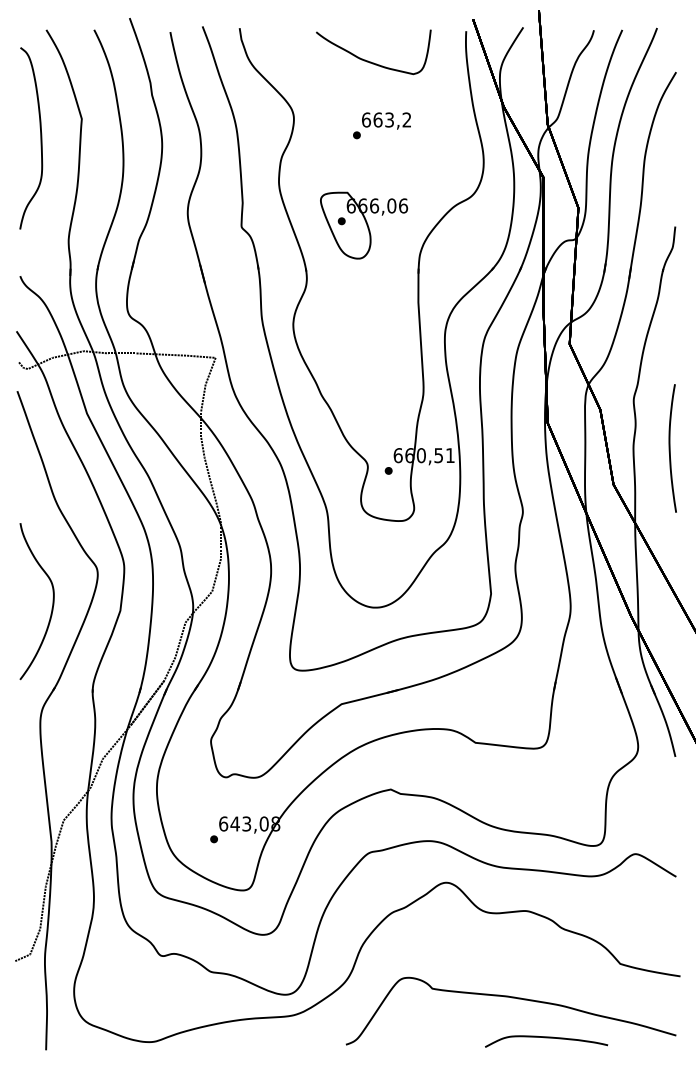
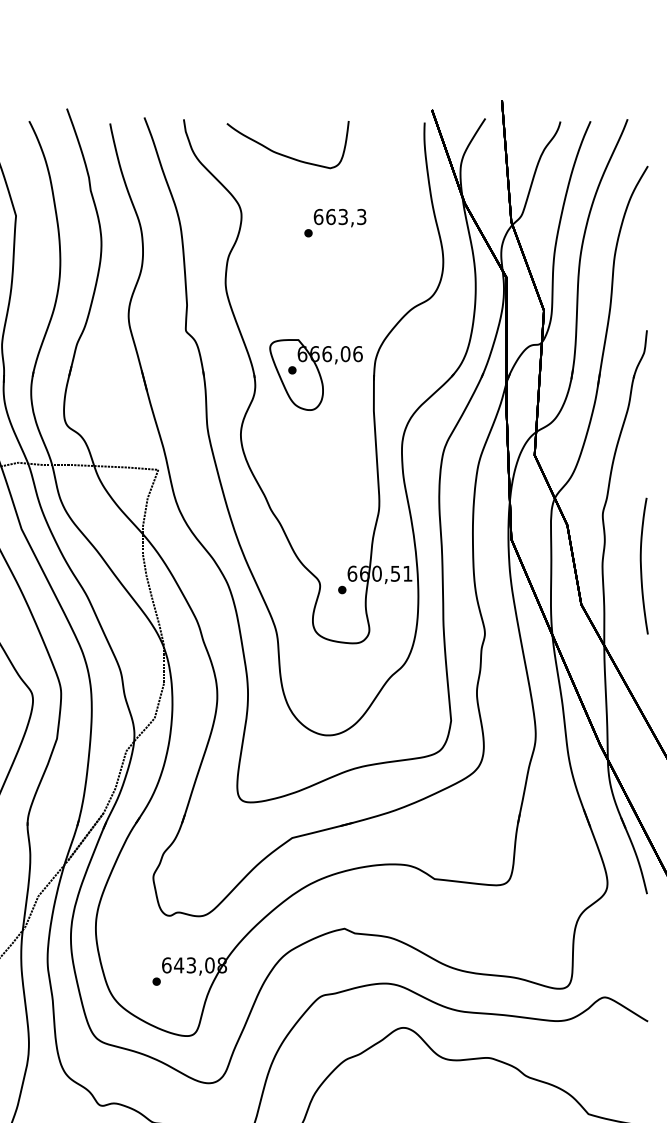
part: (371, 61) -> (285, 154), moved
text: (406, 119) -> (361, 216), 663,2 -> 663,3
part: (364, 225) -> (316, 374), moved

